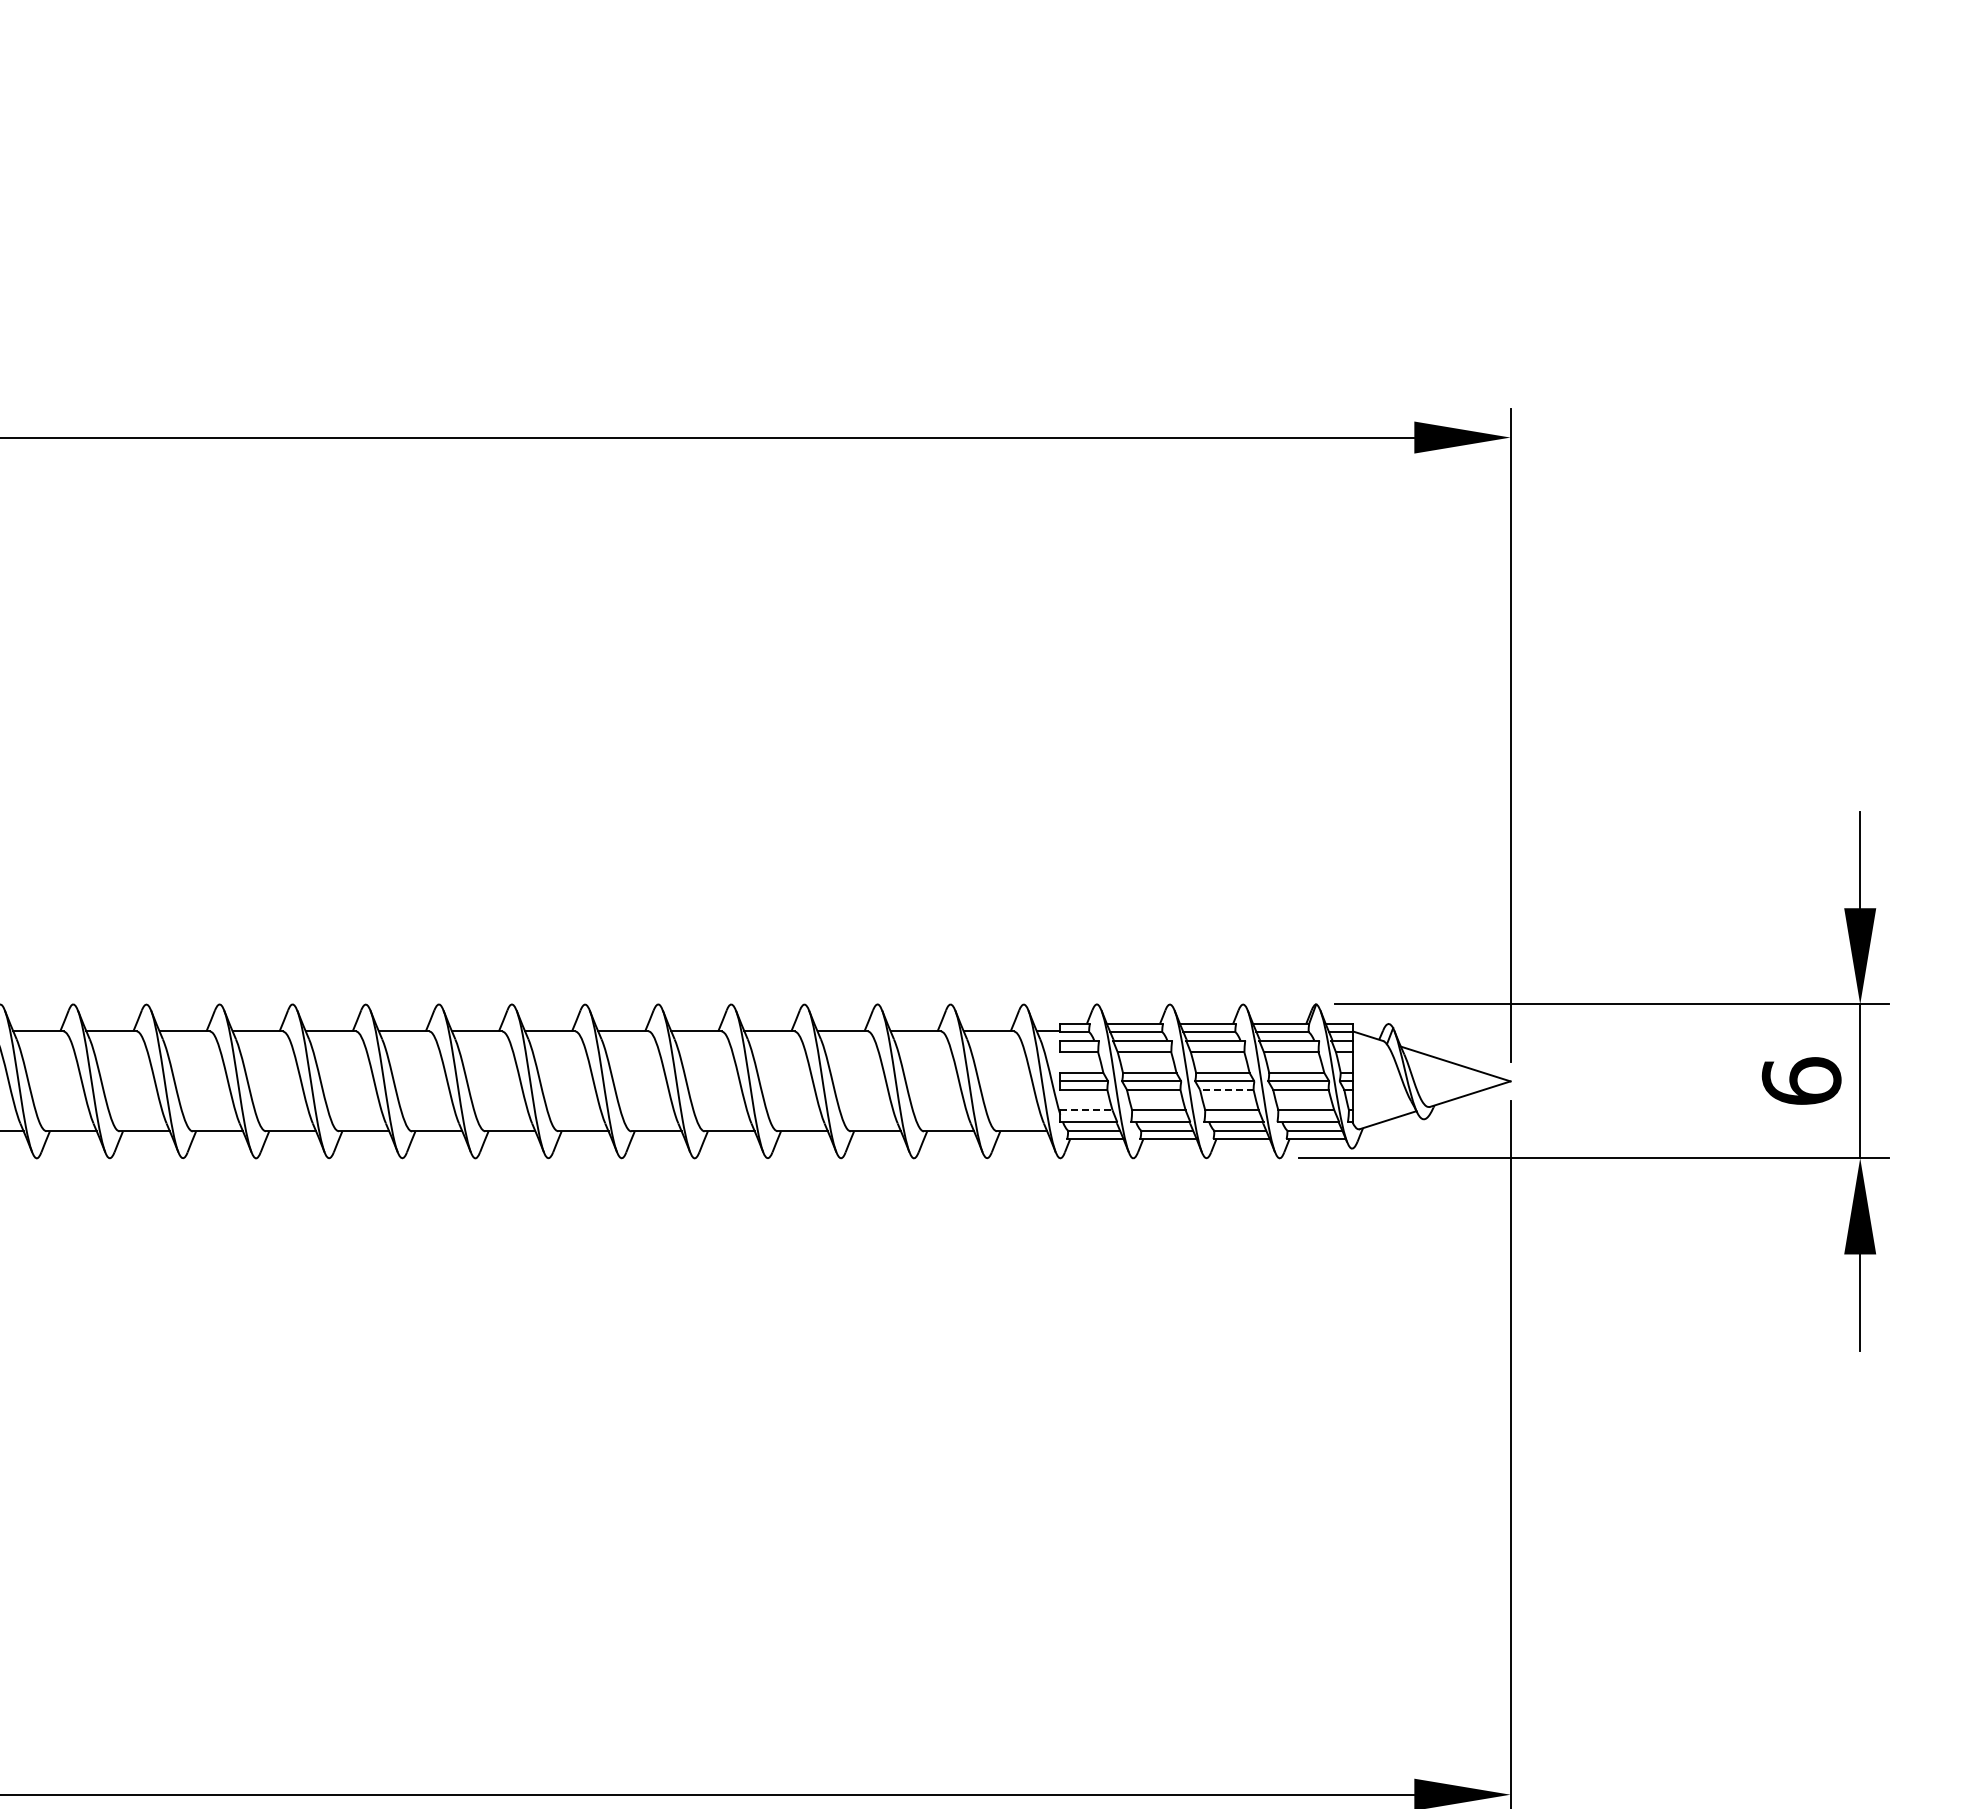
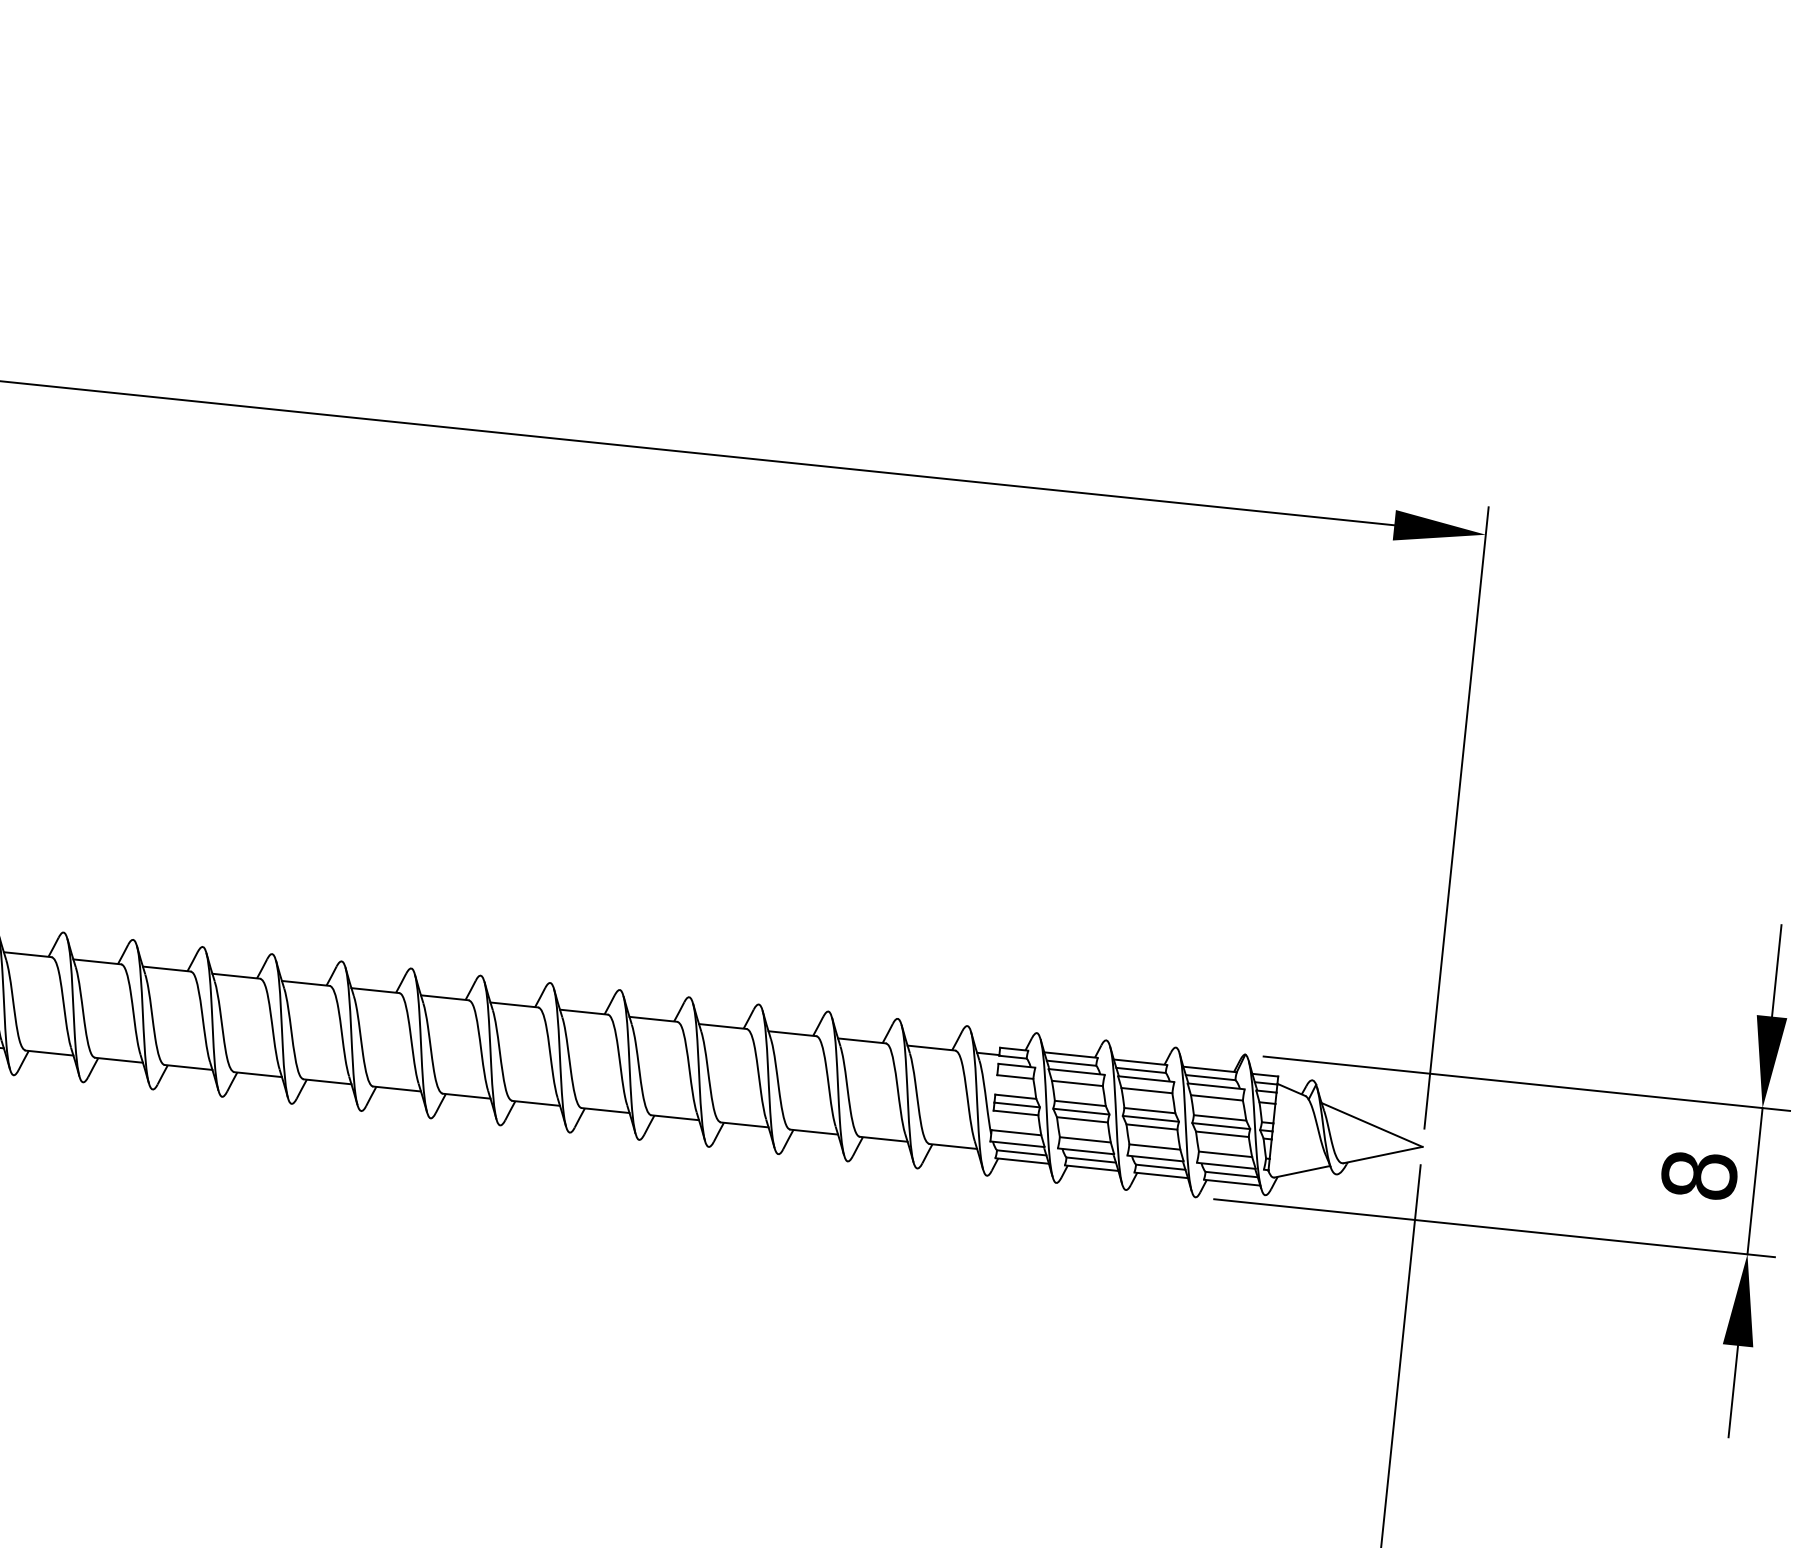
text: (1801, 1081) -> (1699, 1175), 6 -> 8
line: (1226, 1089) -> (1151, 1126), dashed -> solid
line: (1086, 1110) -> (1016, 1132), dashed -> solid

